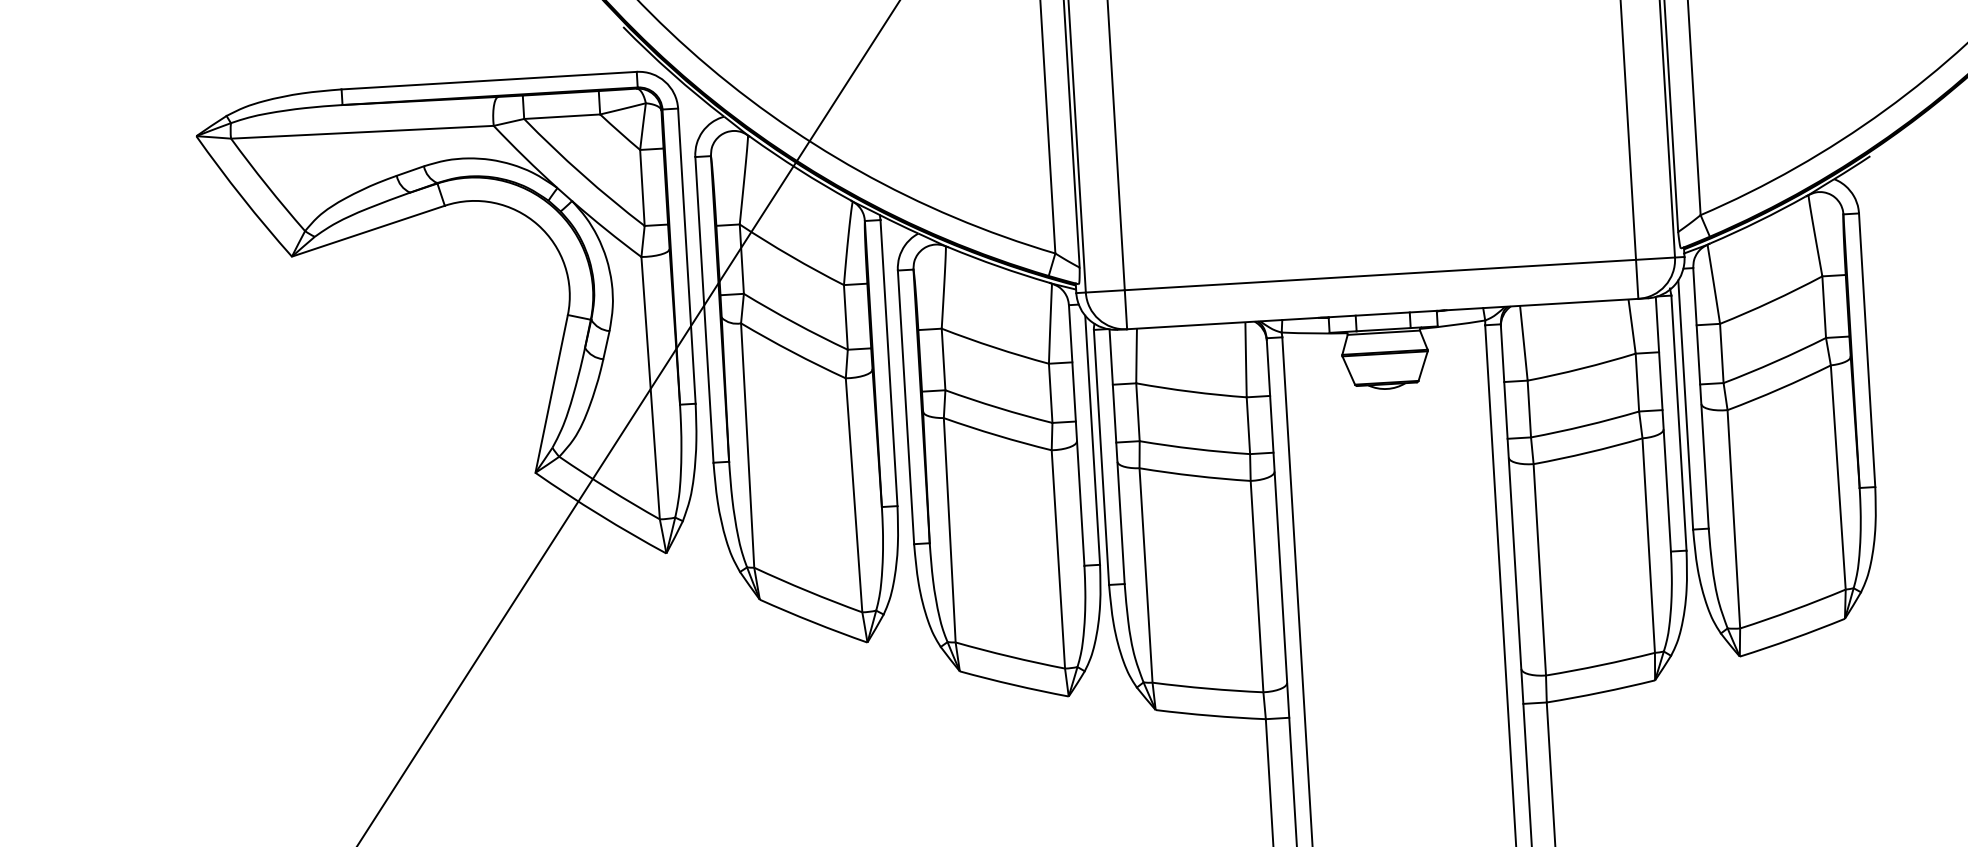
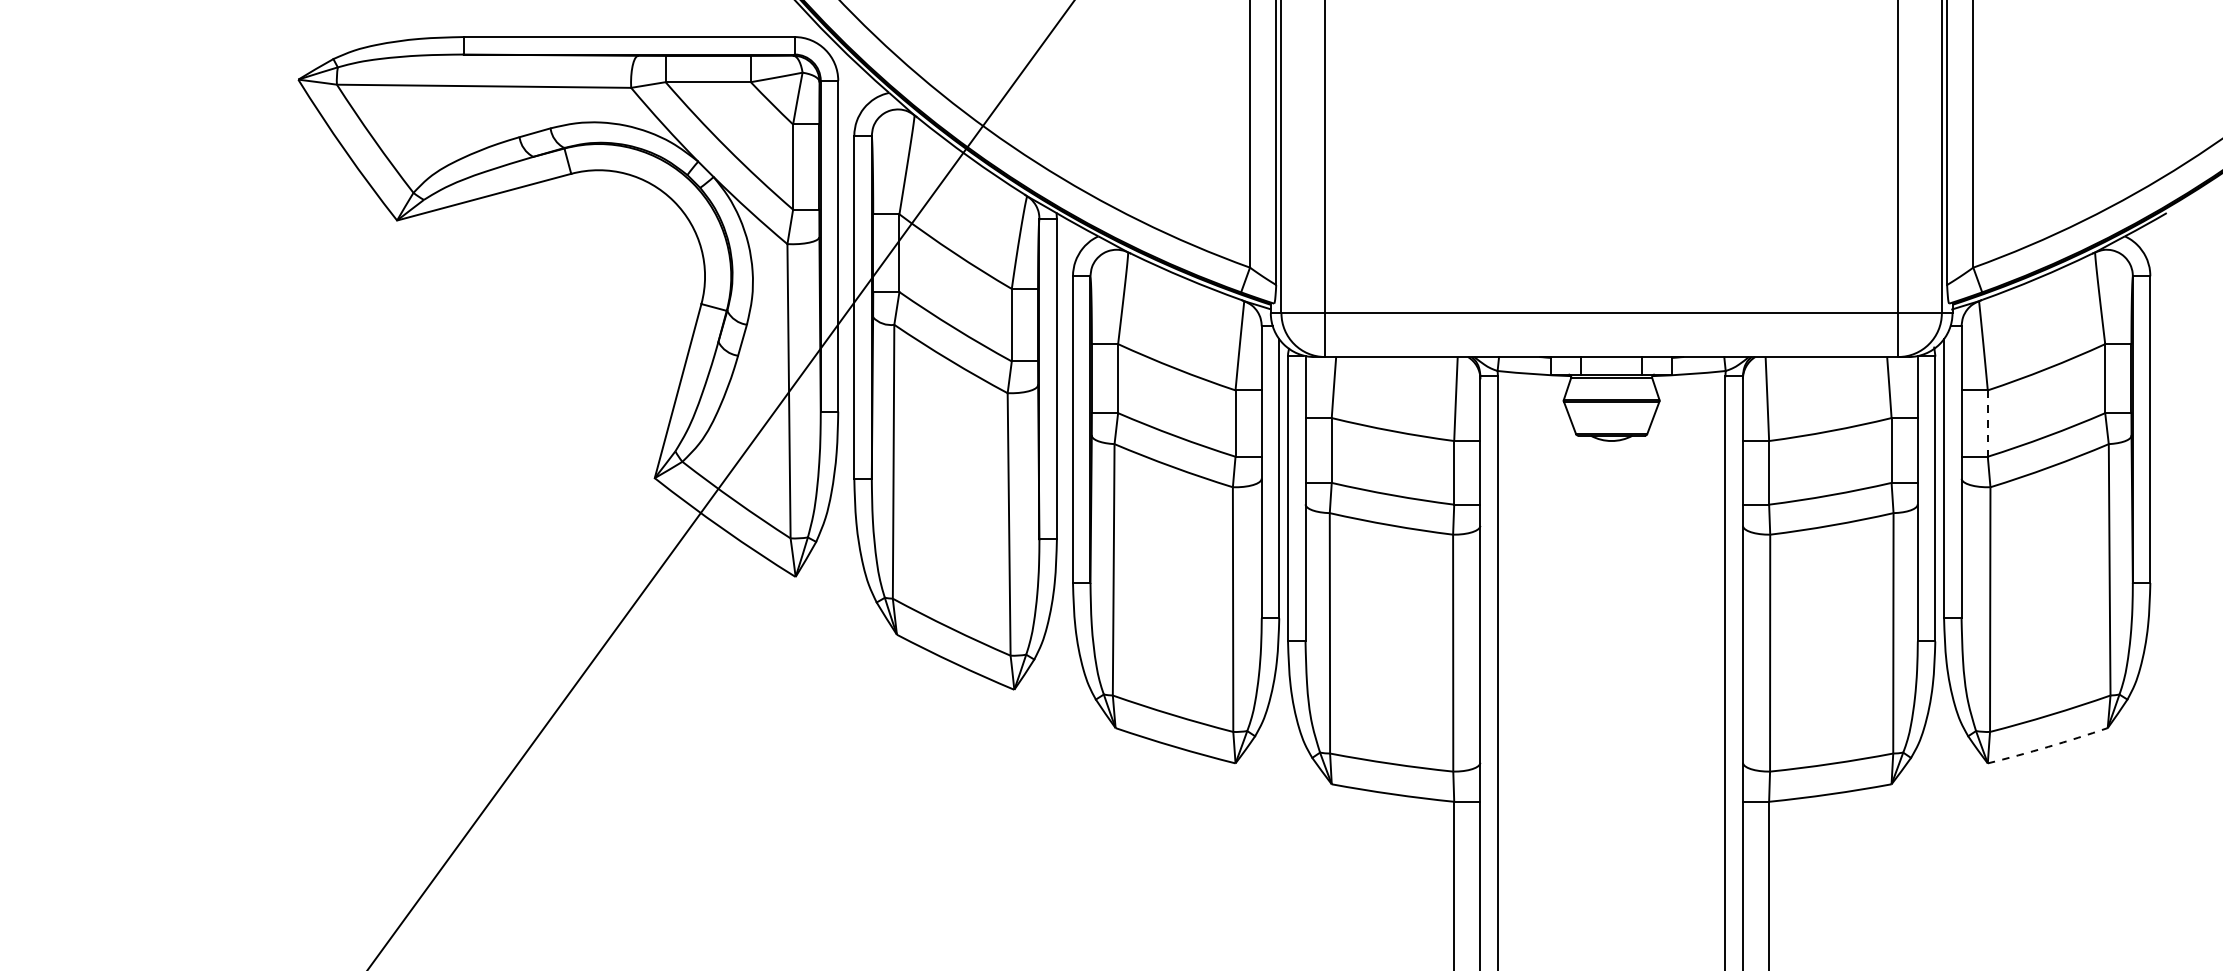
line: (1721, 354) -> (1987, 424), solid -> dashed
arc: (1793, 638) -> (2048, 746), solid -> dashed

